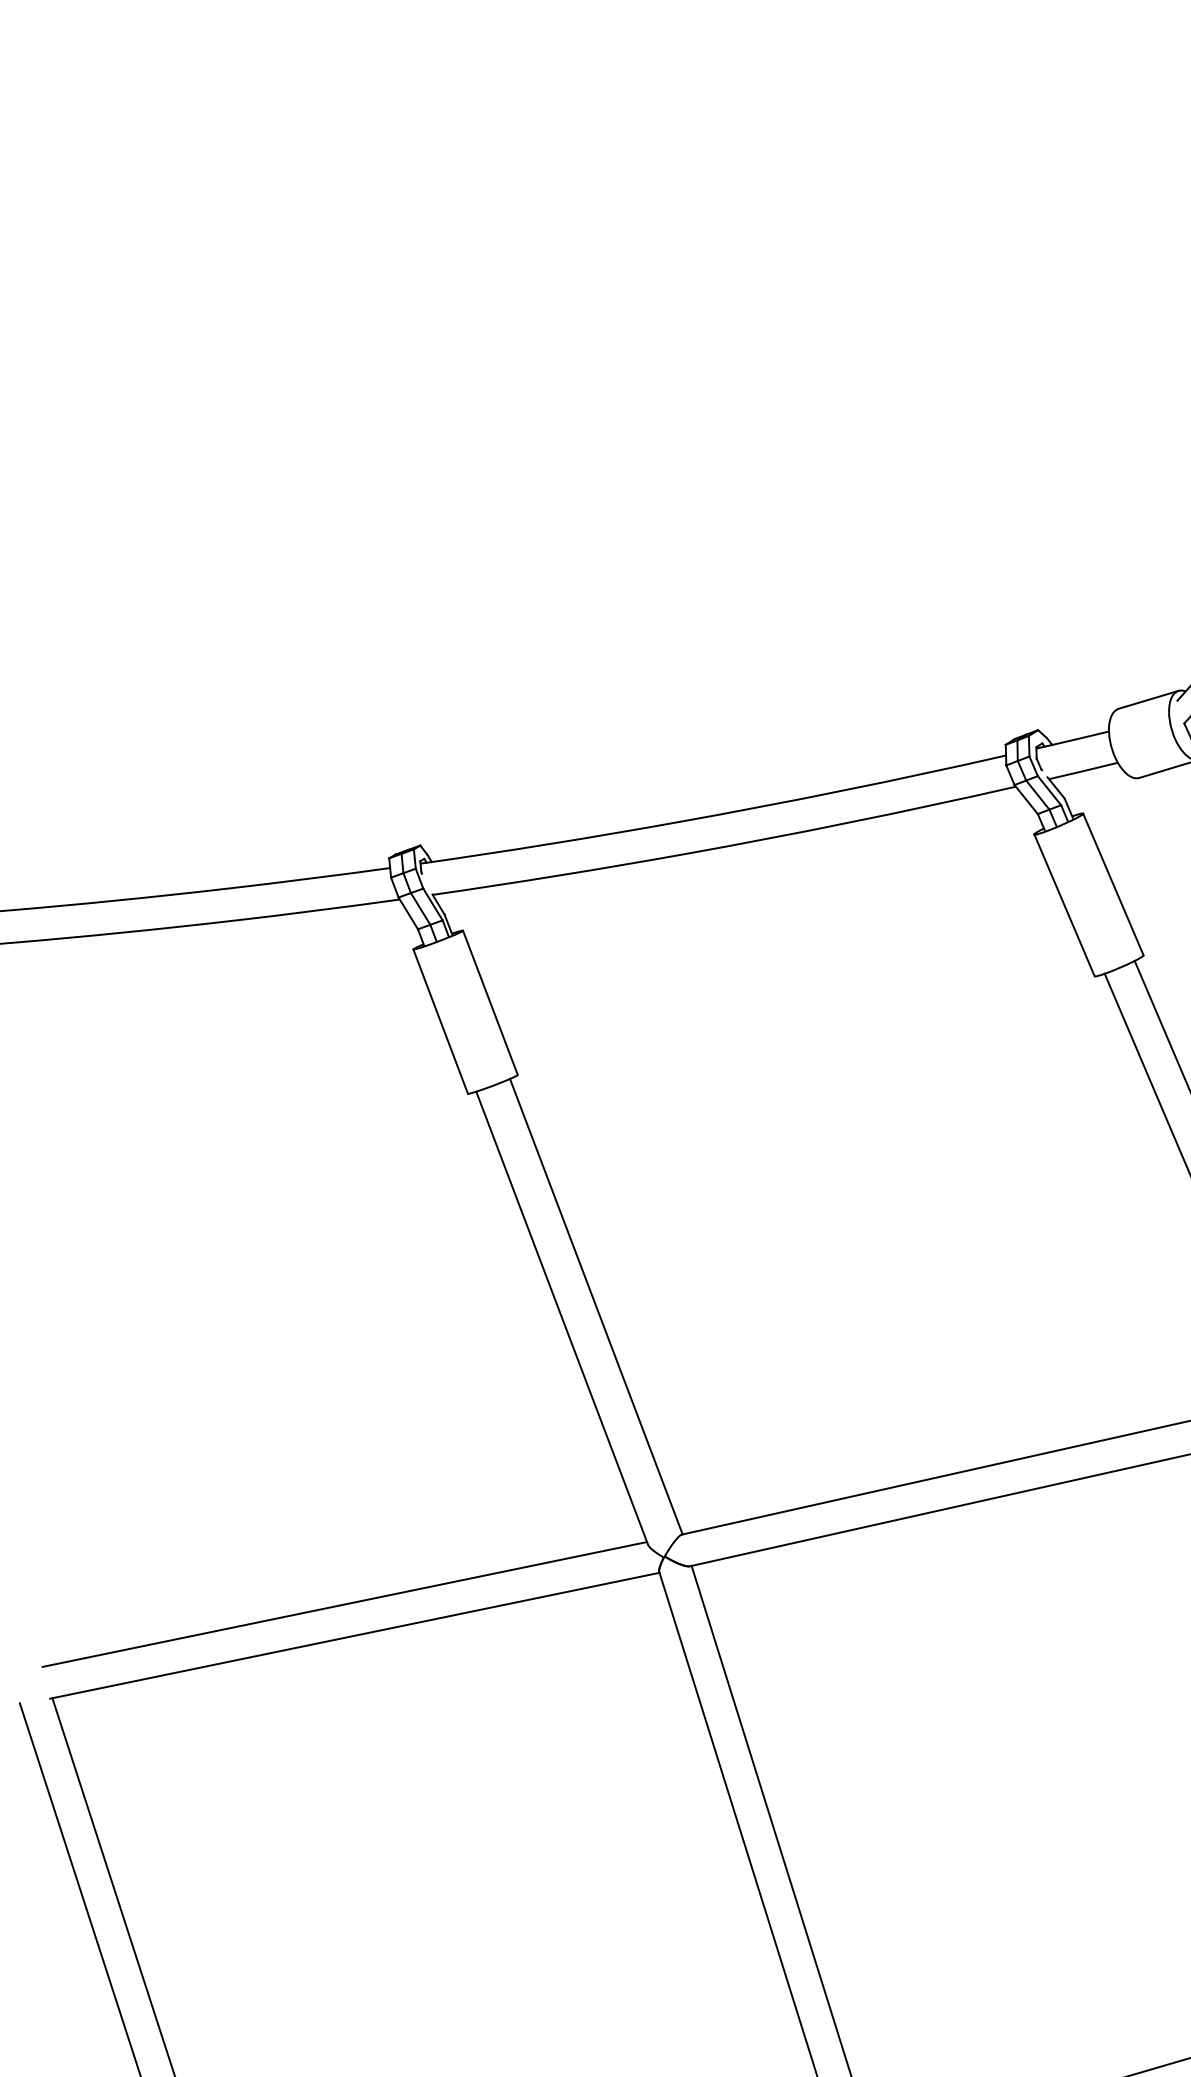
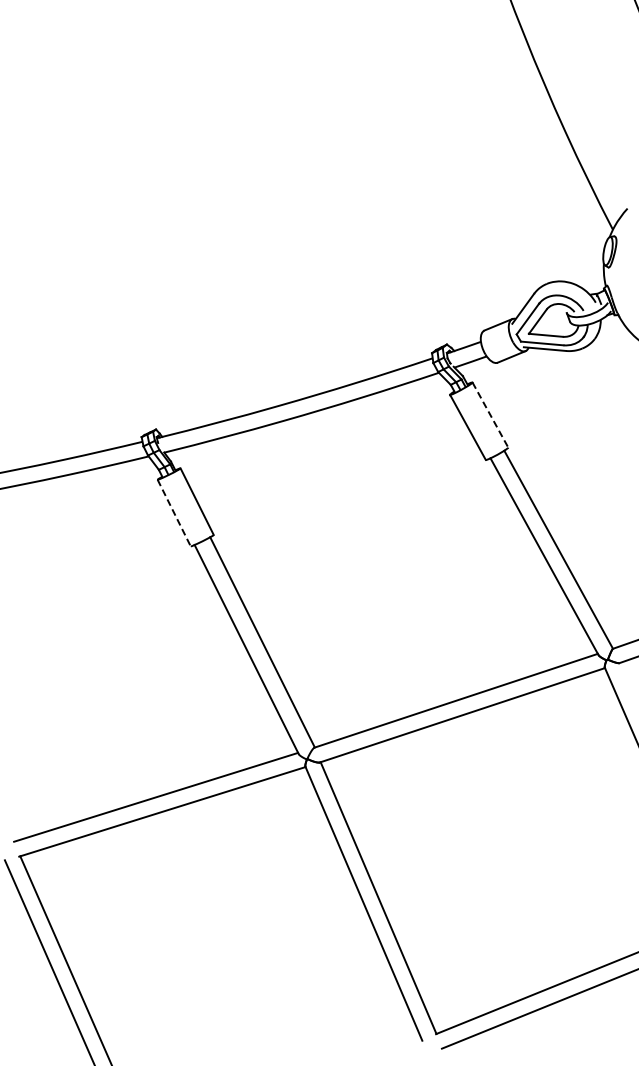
line: (1113, 885) -> (490, 415), solid -> dashed
line: (441, 1022) -> (174, 513), solid -> dashed

